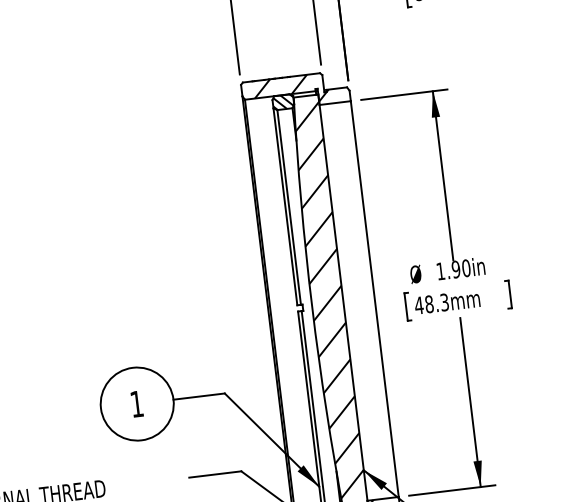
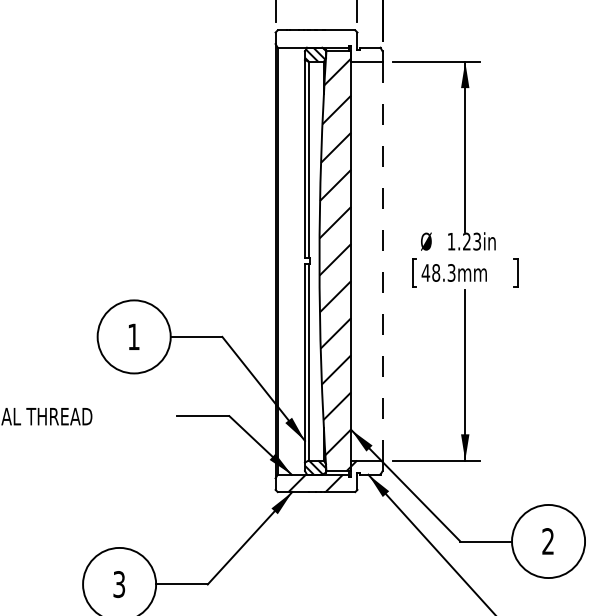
hatch: (291, 90) -> (324, 44), removed
text: (460, 268) -> (471, 241), 1.90in -> 1.23in
line: (374, 298) -> (382, 260), solid -> dashed

